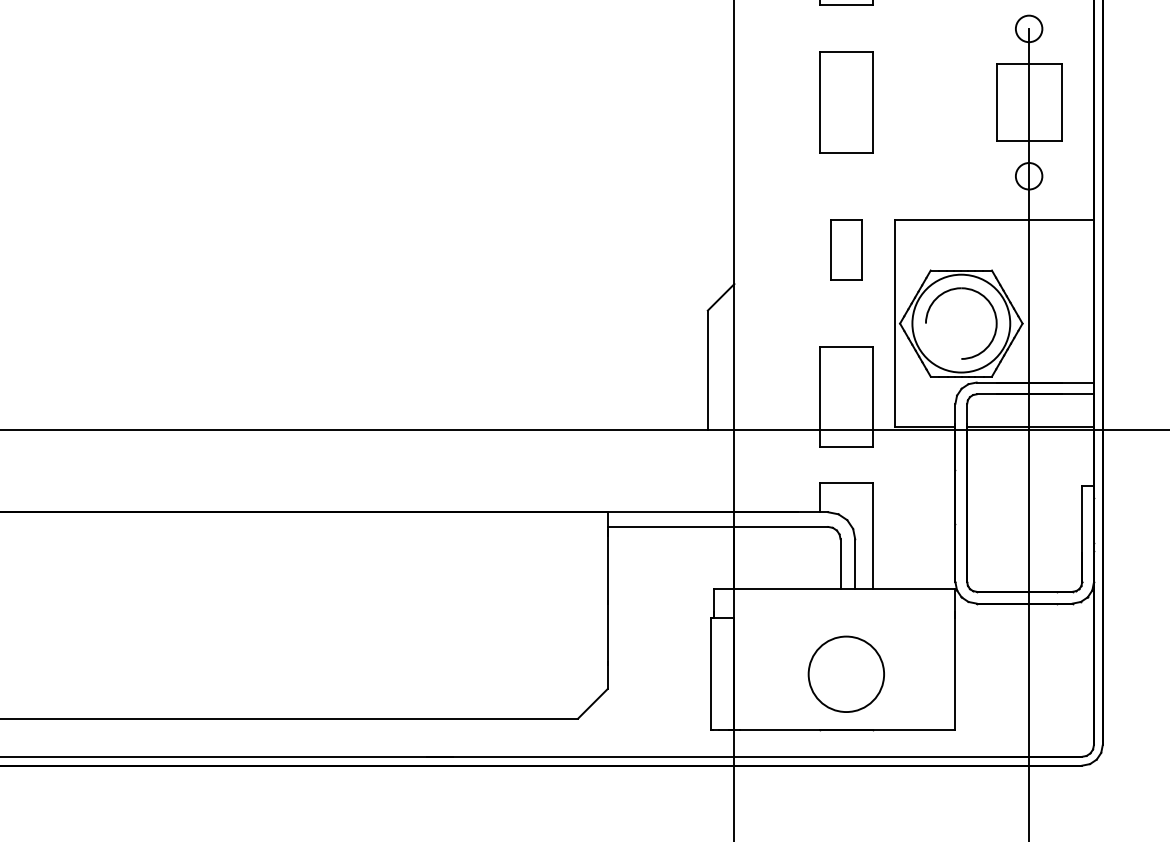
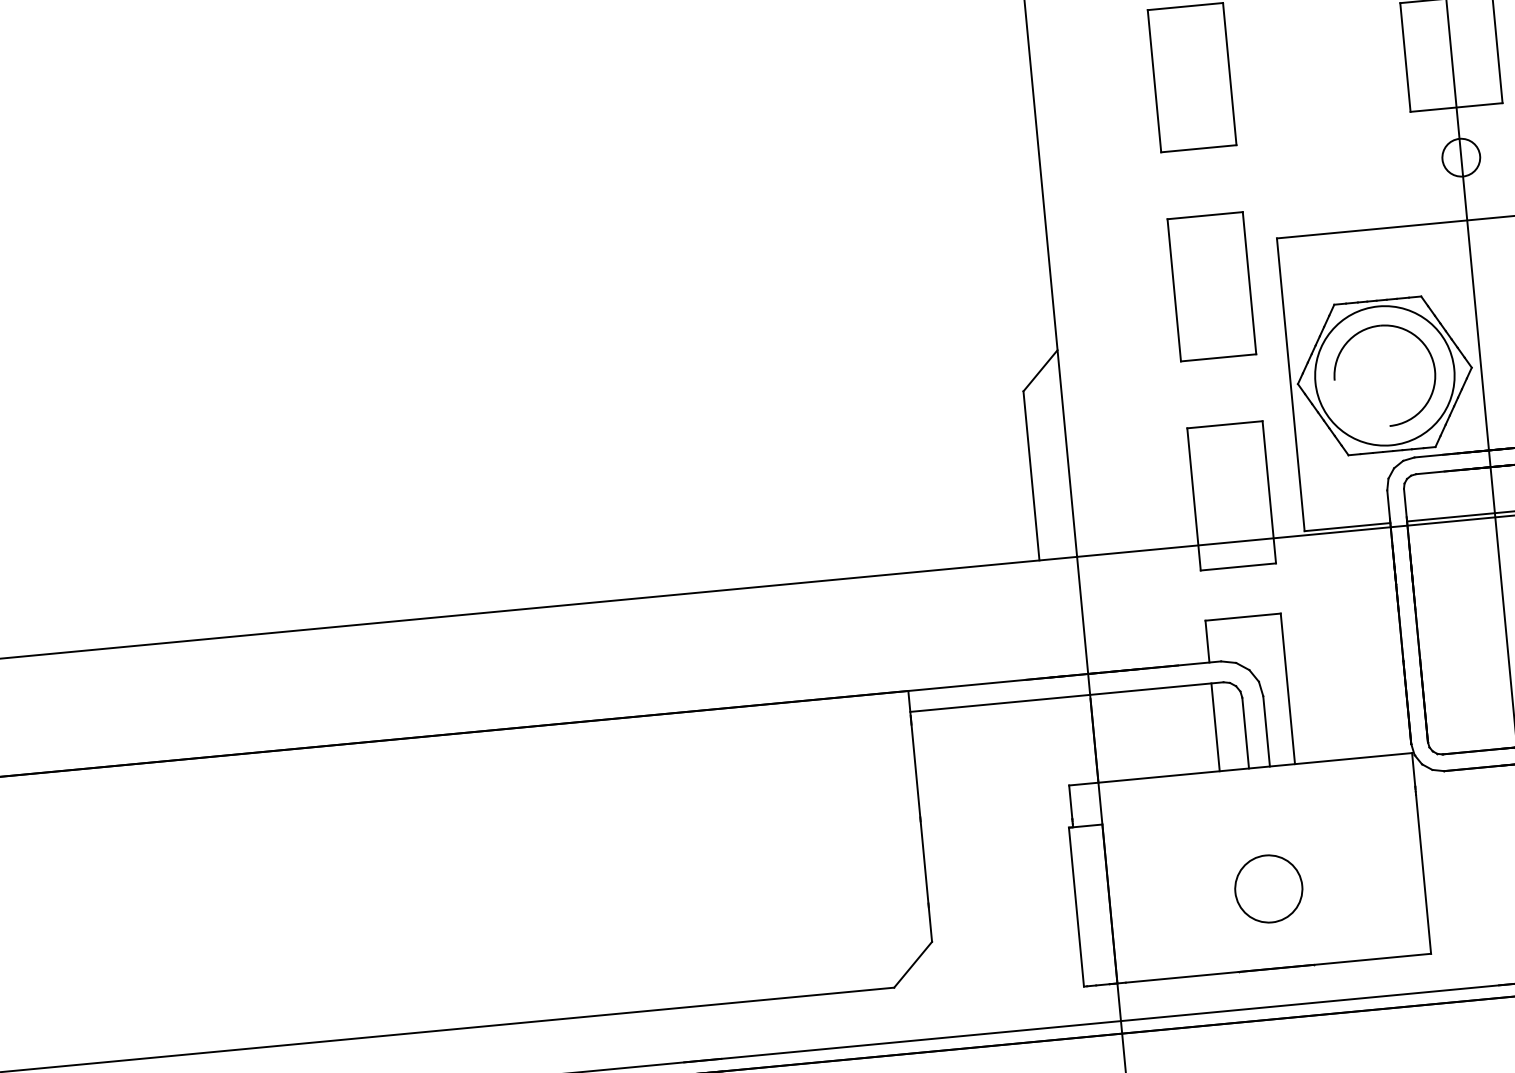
part: (846, 249) -> (1211, 286), size x1.67
line: (819, 557) -> (1214, 726), added
circle: (845, 673) -> (1267, 887), size x0.62

